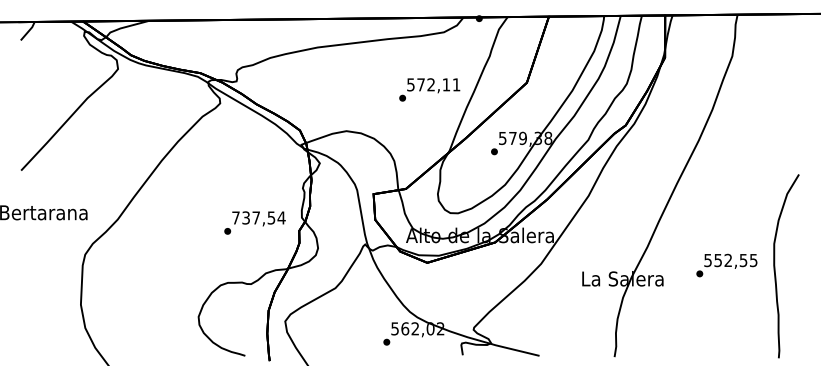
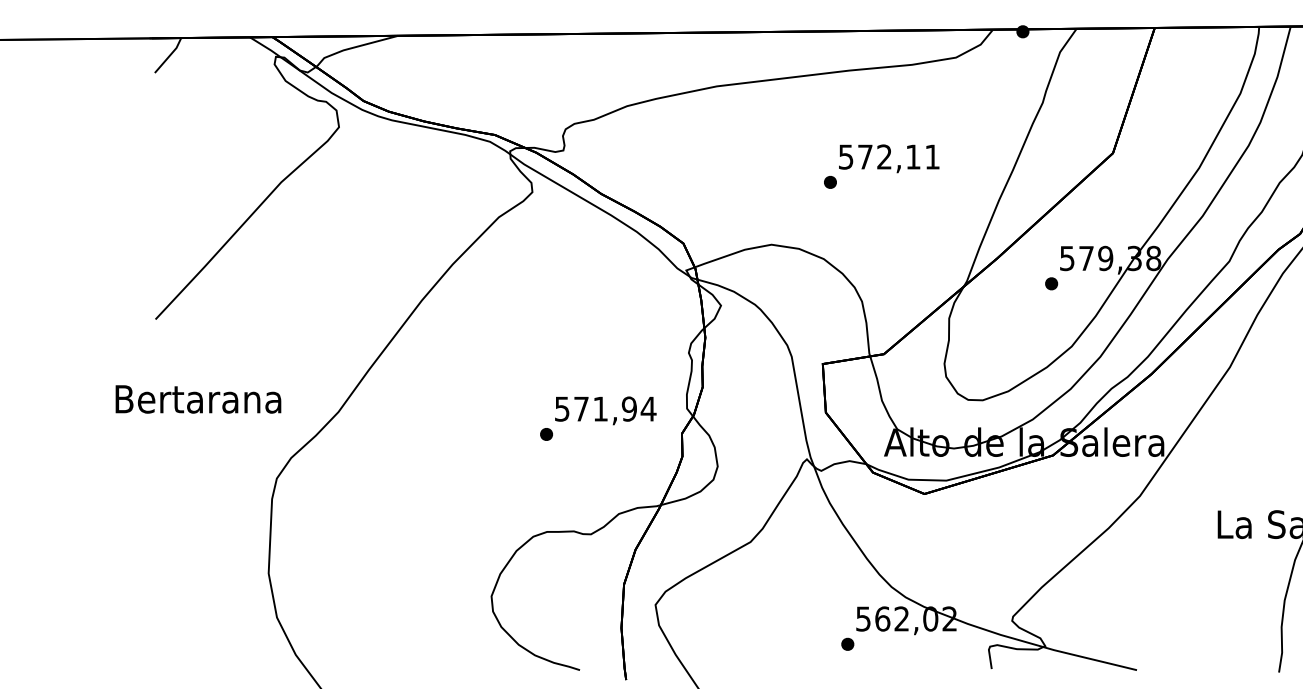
text: (429, 89) -> (881, 165), moved
text: (253, 217) -> (595, 408), 737,54 -> 571,94

